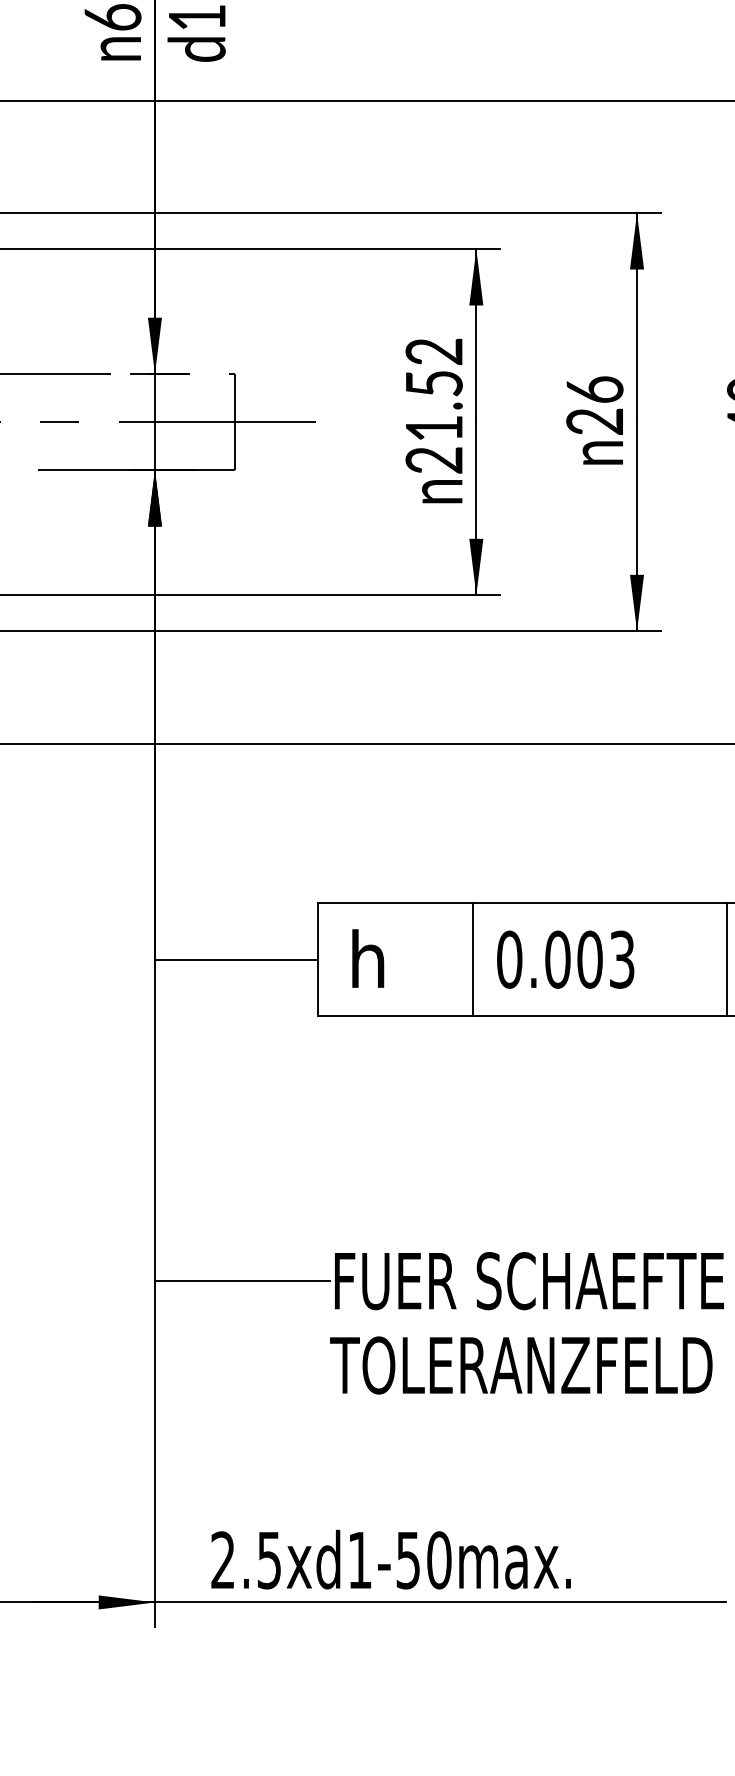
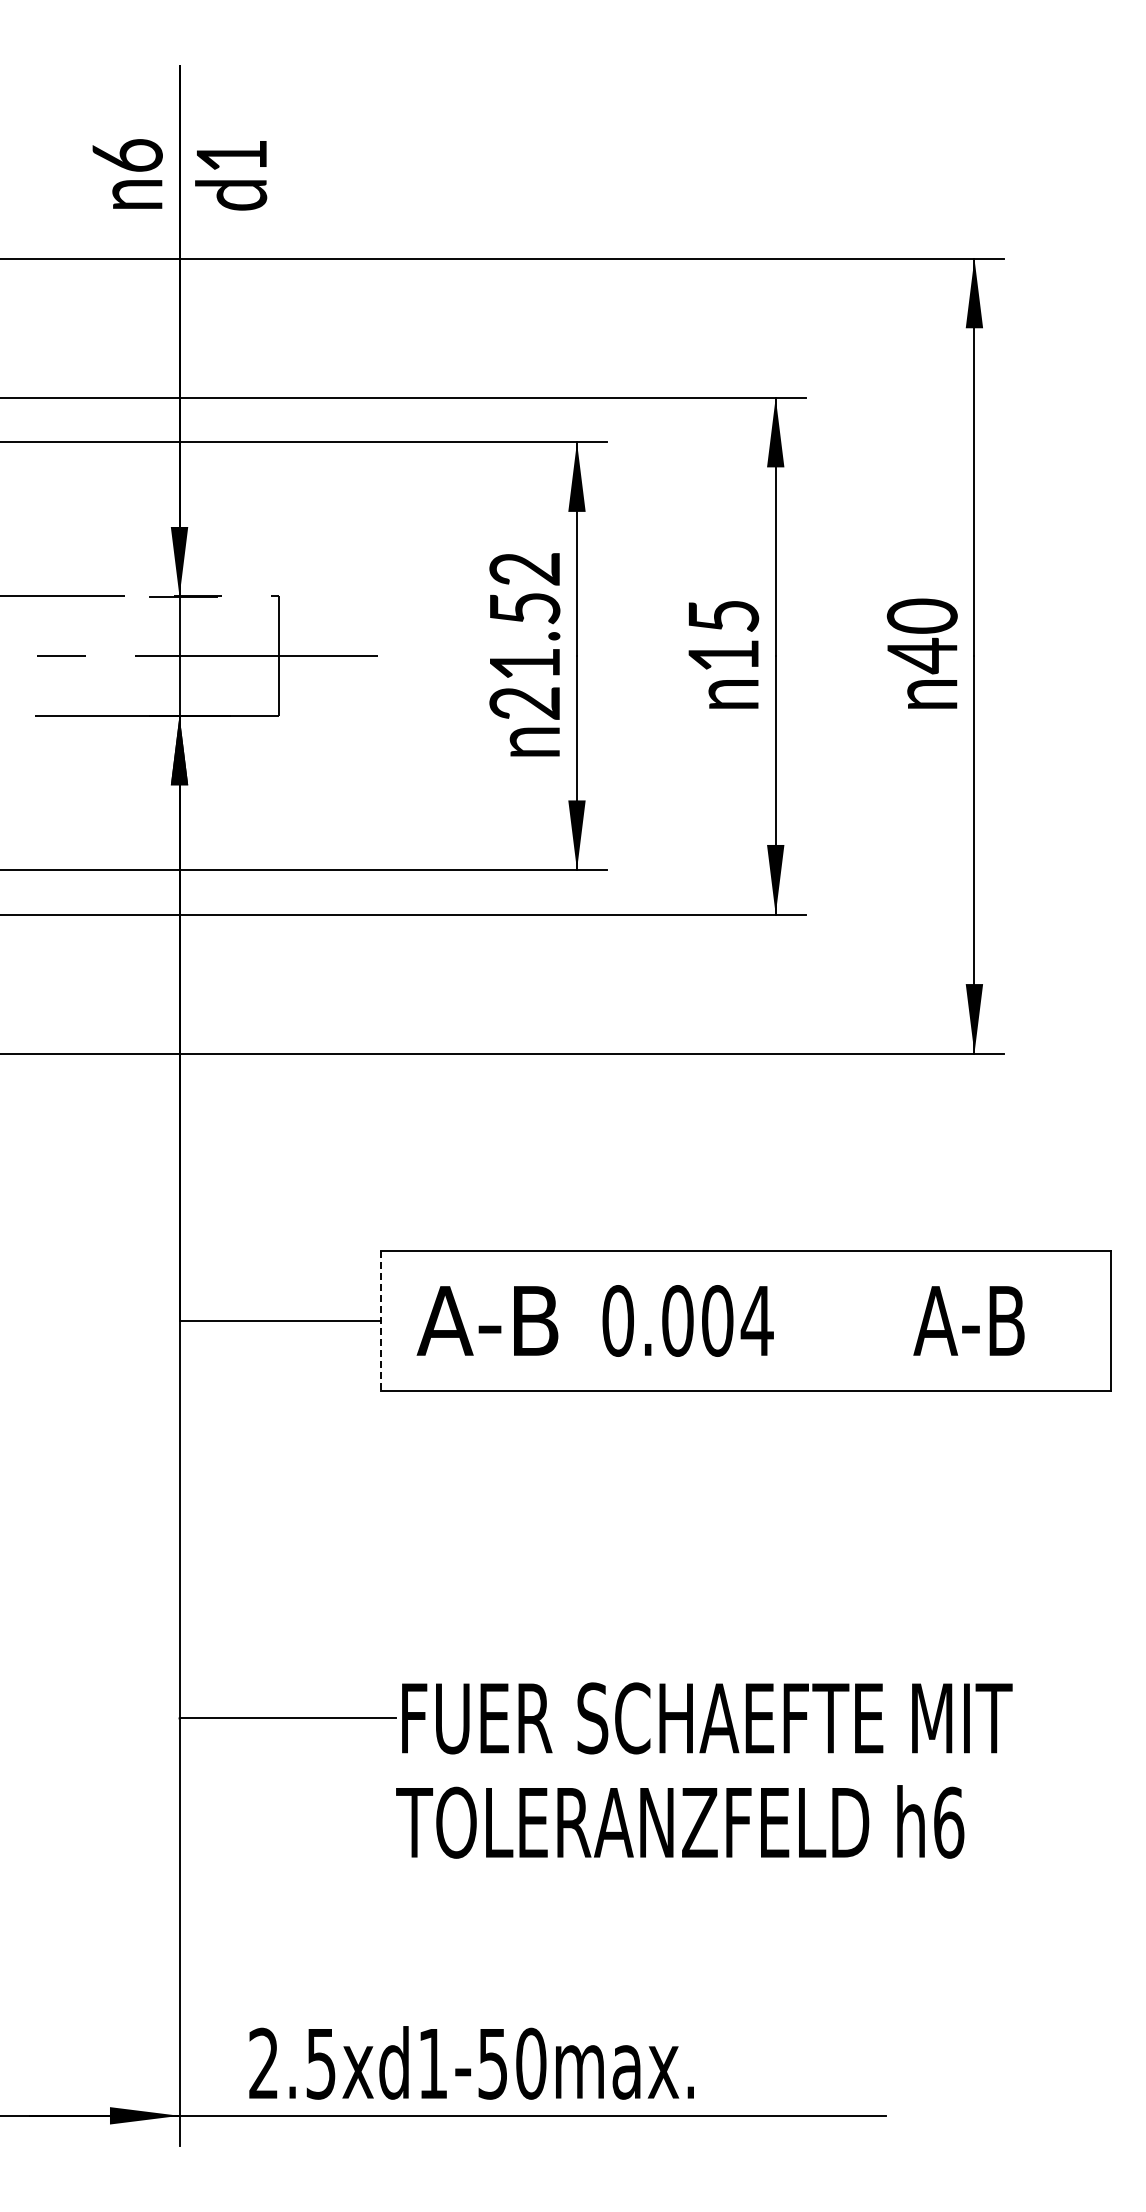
text: (594, 405) -> (723, 635), 26 -> 15
text: (403, 958) -> (487, 1319), h -> A-B
line: (318, 959) -> (381, 1320), solid -> dashed
line: (472, 959) -> (572, 1320), removed
text: (621, 959) -> (756, 1320), 0.003 -> 0.004
line: (726, 959) -> (886, 1320), removed

